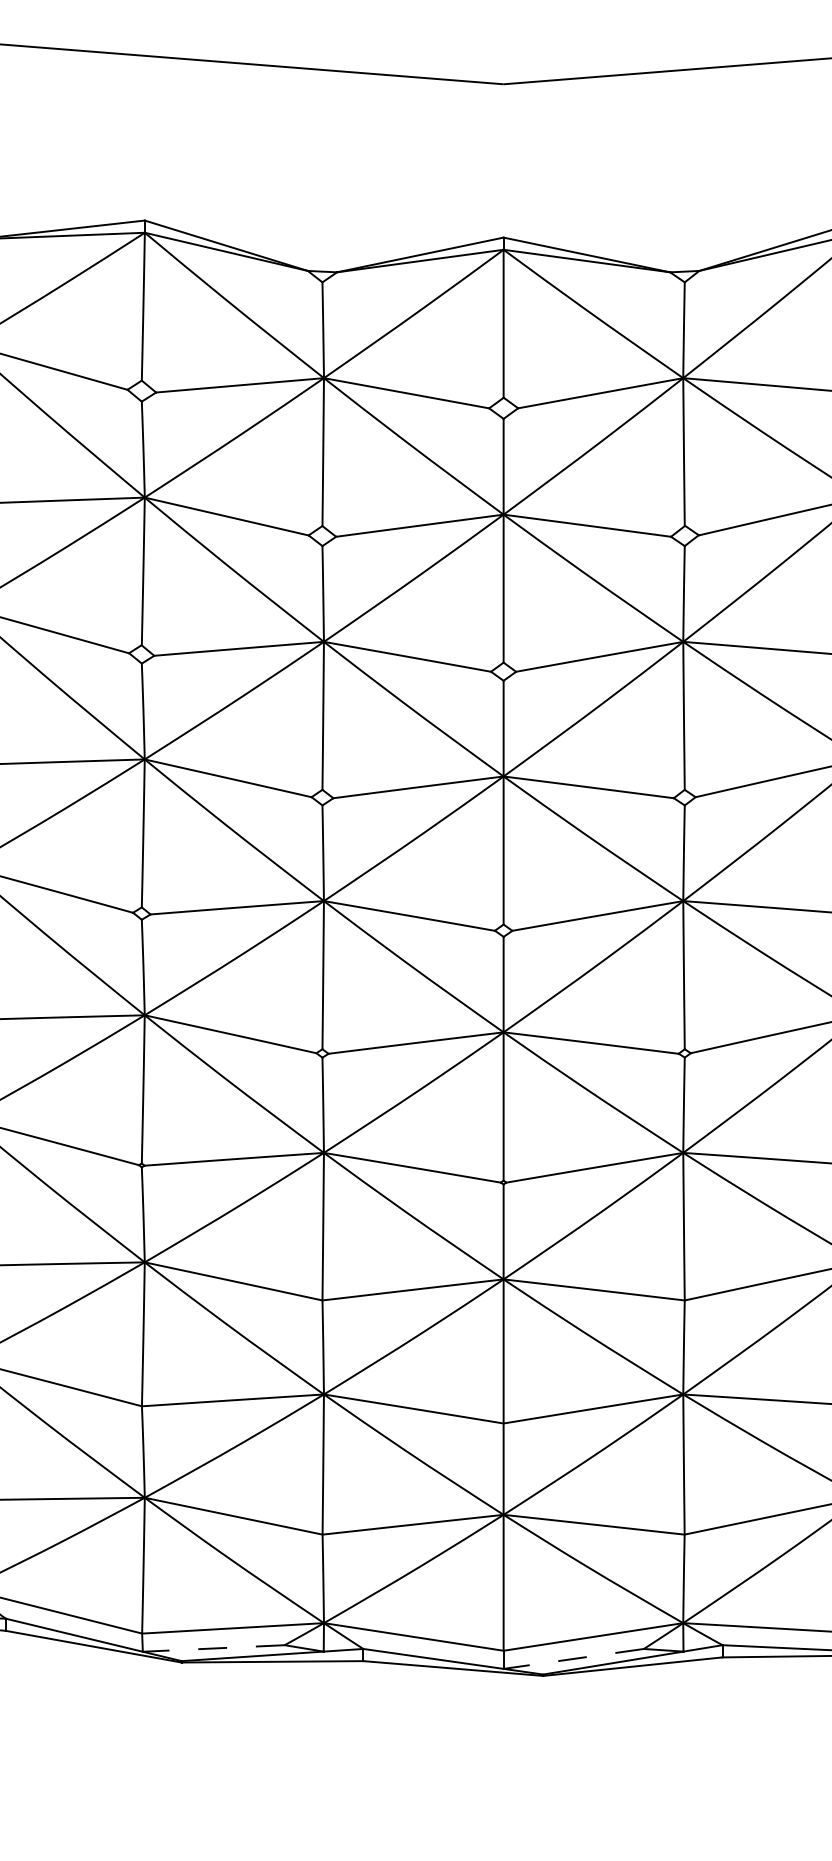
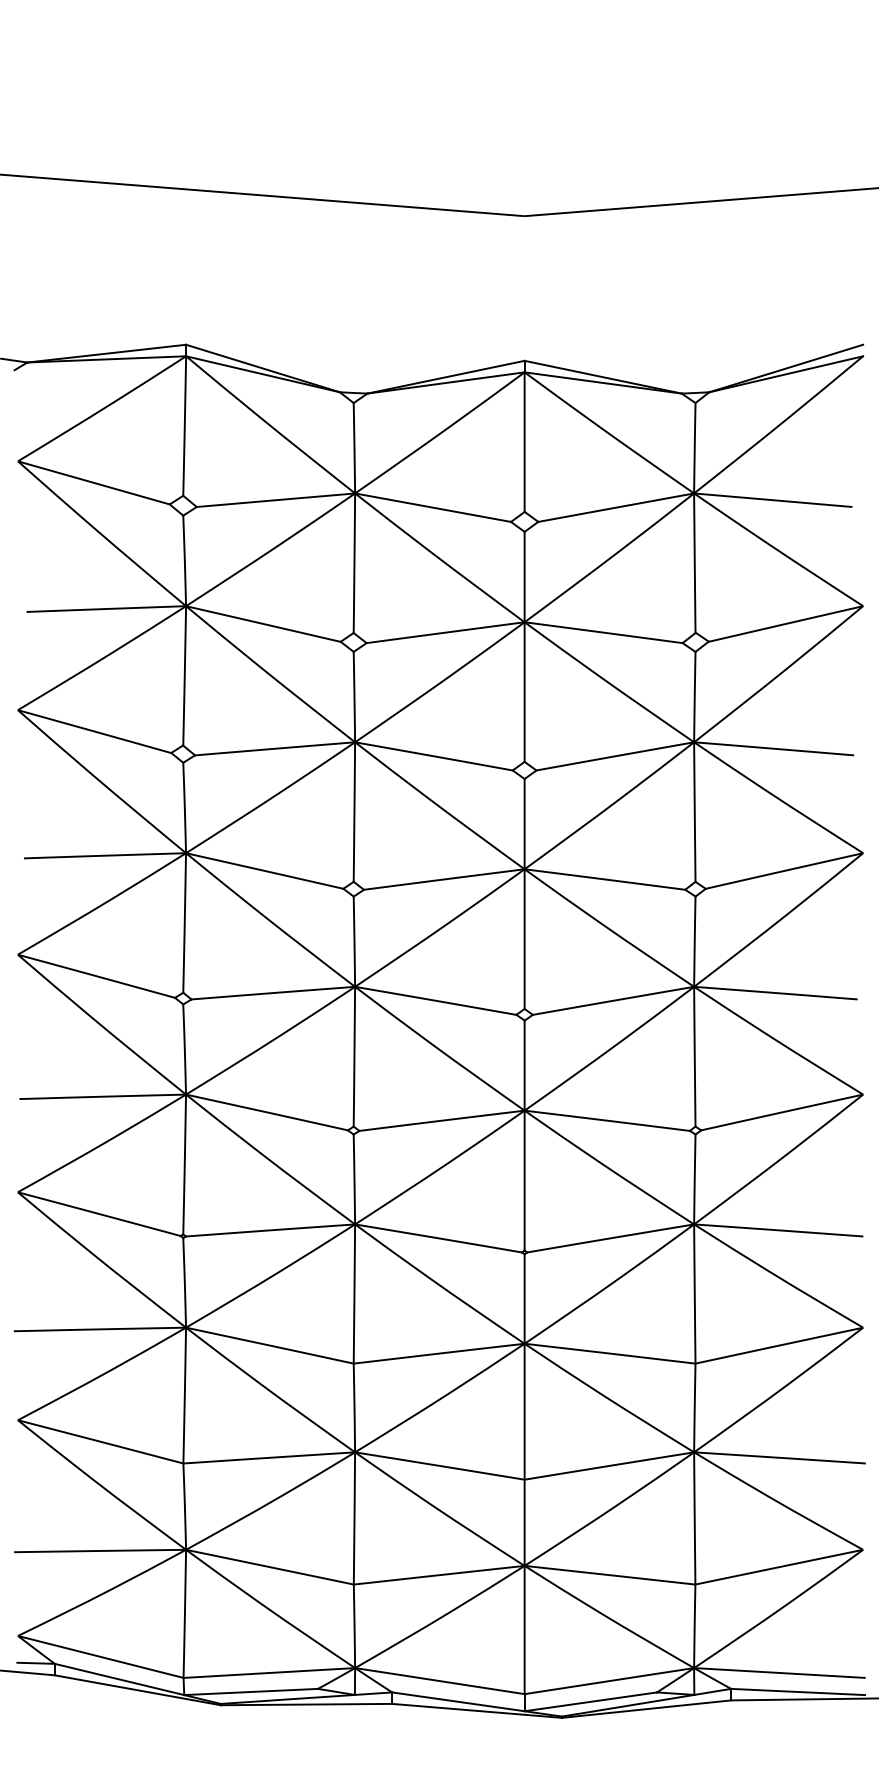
line: (214, 1647) -> (251, 1691), dashed -> solid
line: (573, 1658) -> (590, 1701), dashed -> solid

